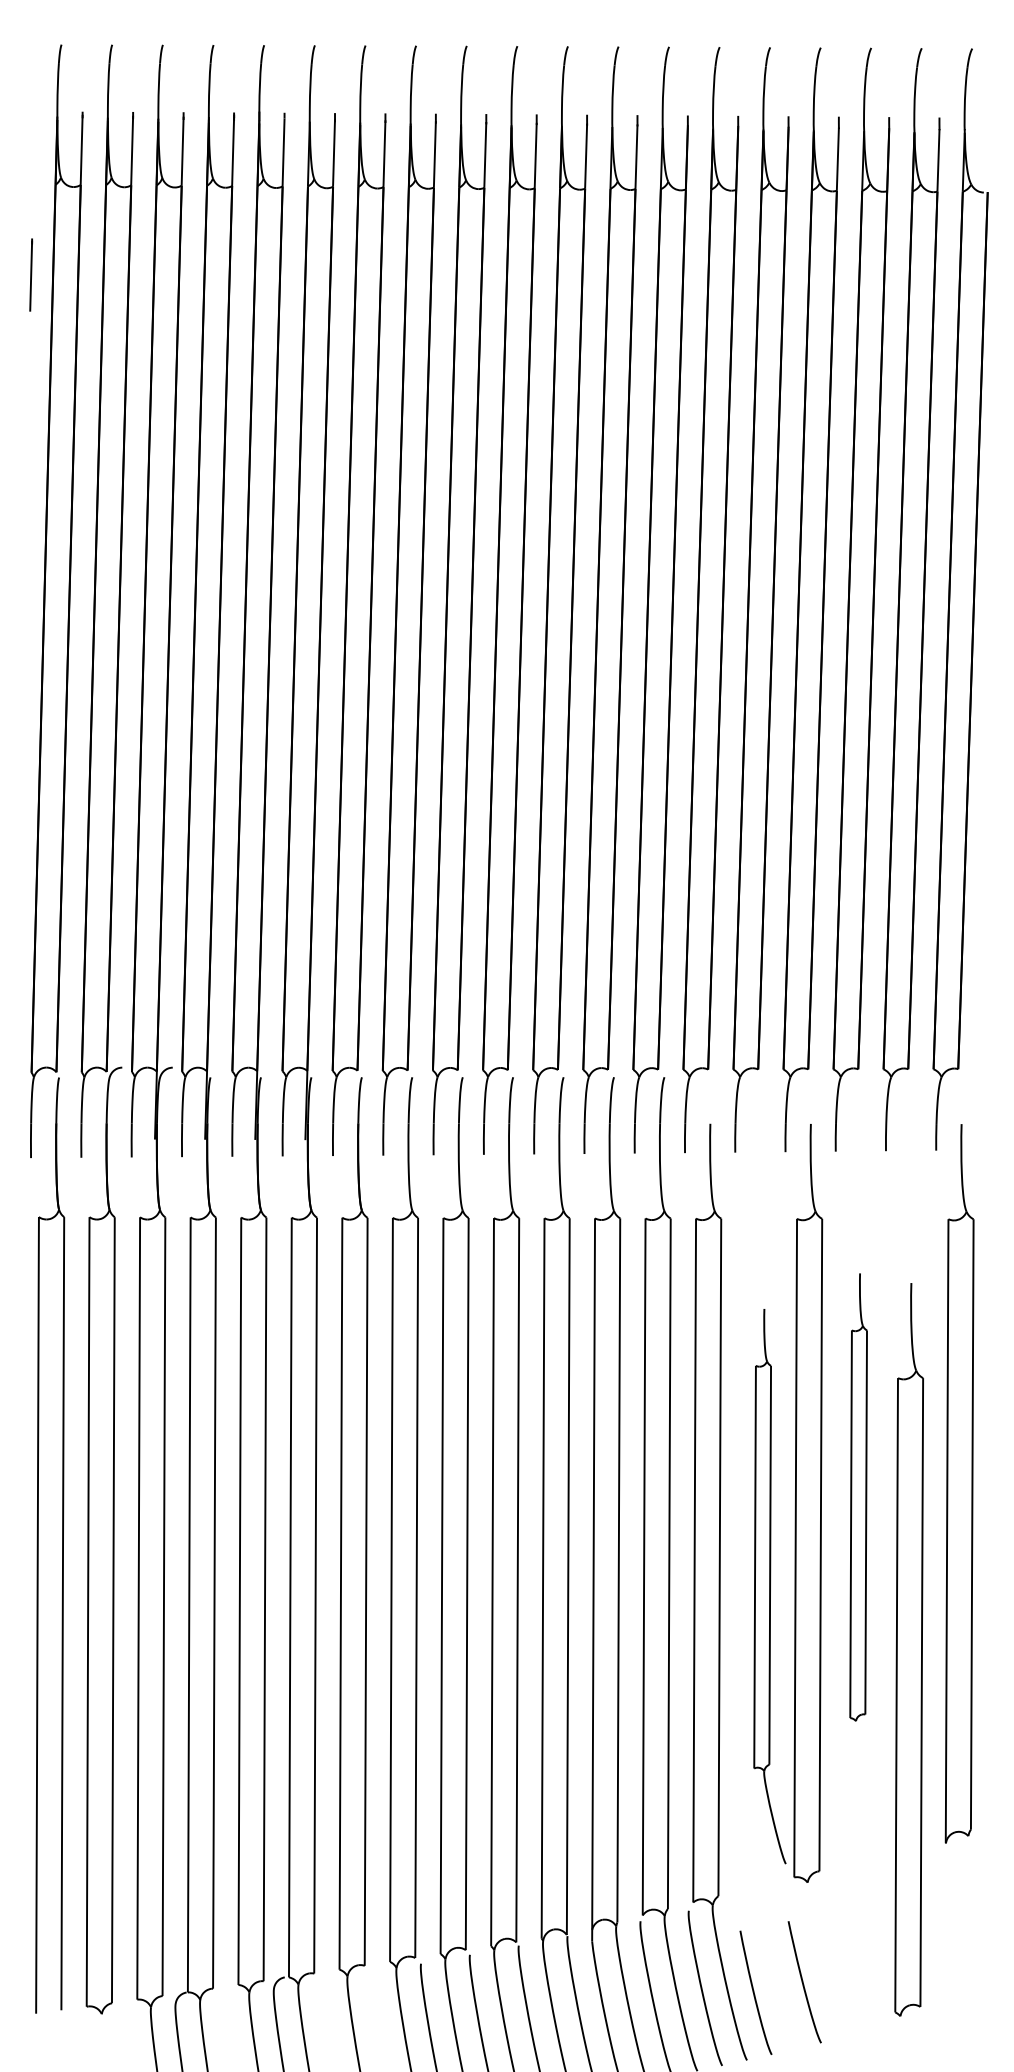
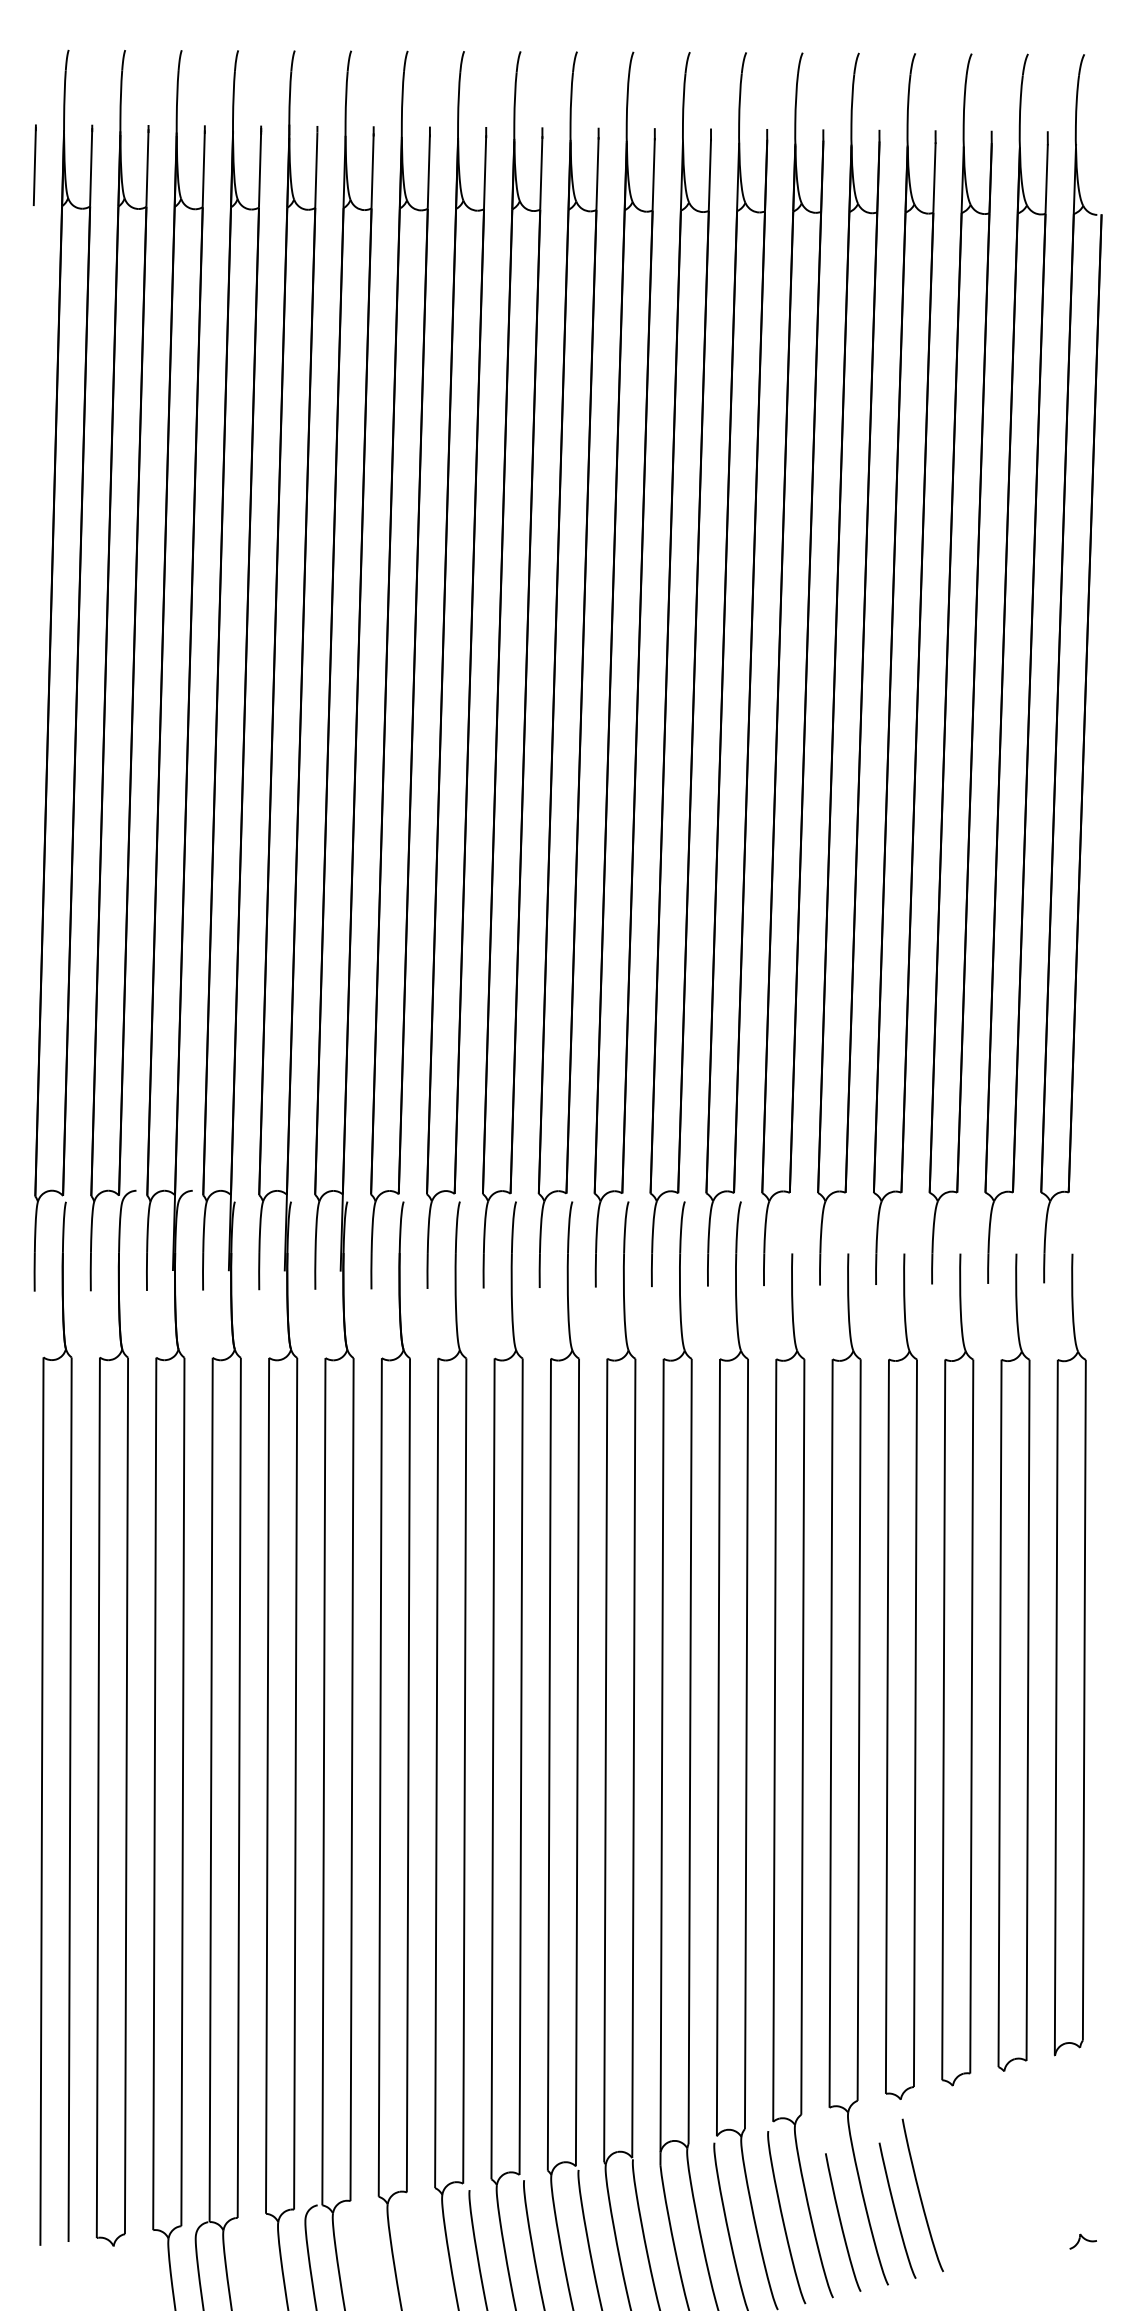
line: (31, 274) -> (35, 164), moved
part: (858, 1497) -> (957, 1670), size x1.67
part: (769, 1586) -> (858, 1769), size x1.67
part: (908, 1649) -> (1013, 1662), moved
curve: (826, 1969) -> (921, 2196), added
part: (971, 2010) -> (1083, 2242), added

